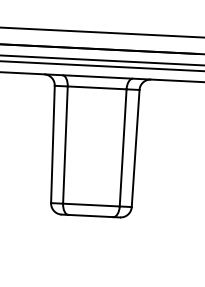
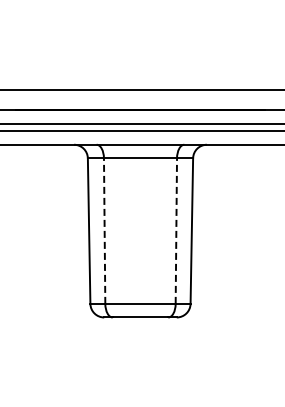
line: (65, 145) -> (104, 231), solid -> dashed
line: (123, 148) -> (176, 231), solid -> dashed

